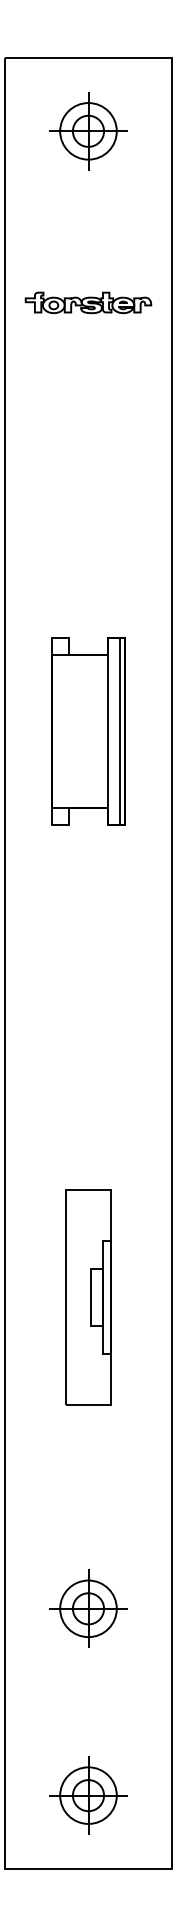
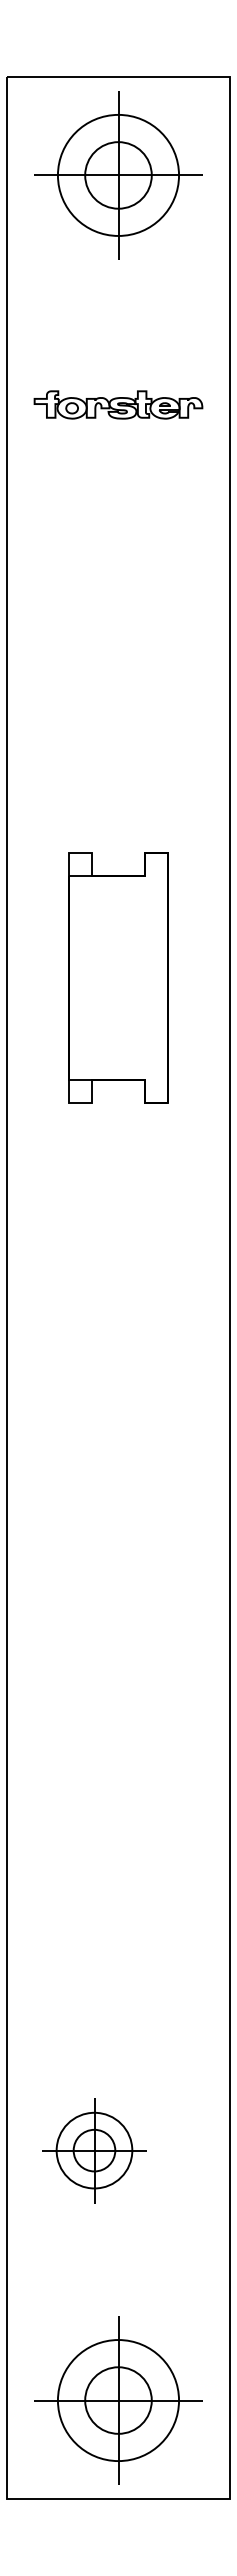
part: (88, 131) -> (118, 175), size x1.6
line: (107, 731) -> (144, 977), removed
line: (119, 731) -> (160, 977), removed
part: (88, 1297) -> (118, 1734), removed
part: (88, 1608) -> (94, 2150), moved
part: (88, 1795) -> (118, 2399), size x1.6

